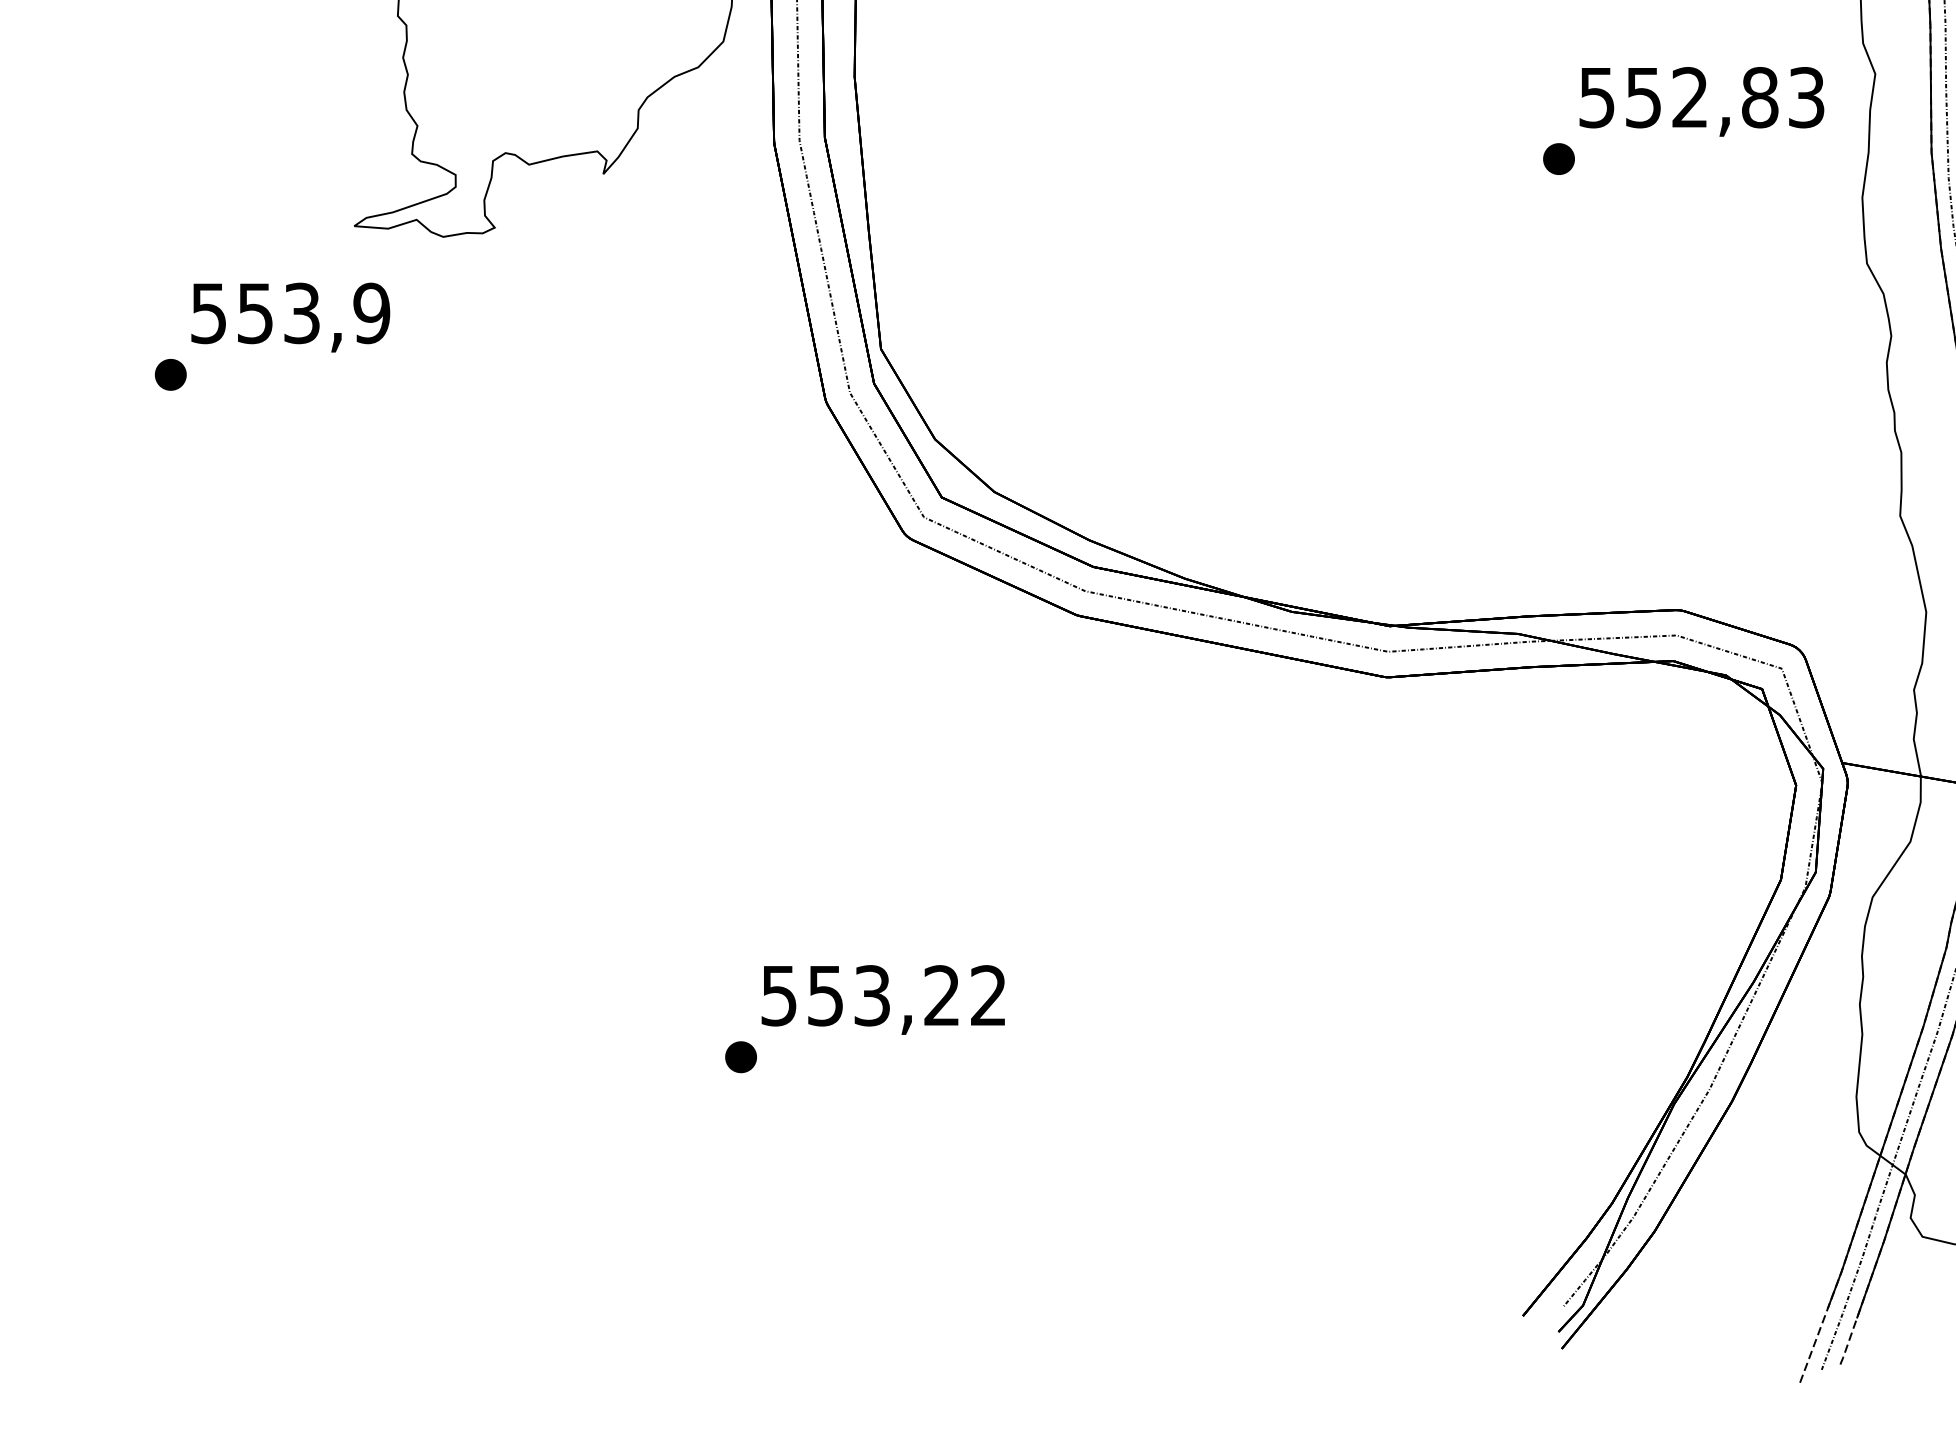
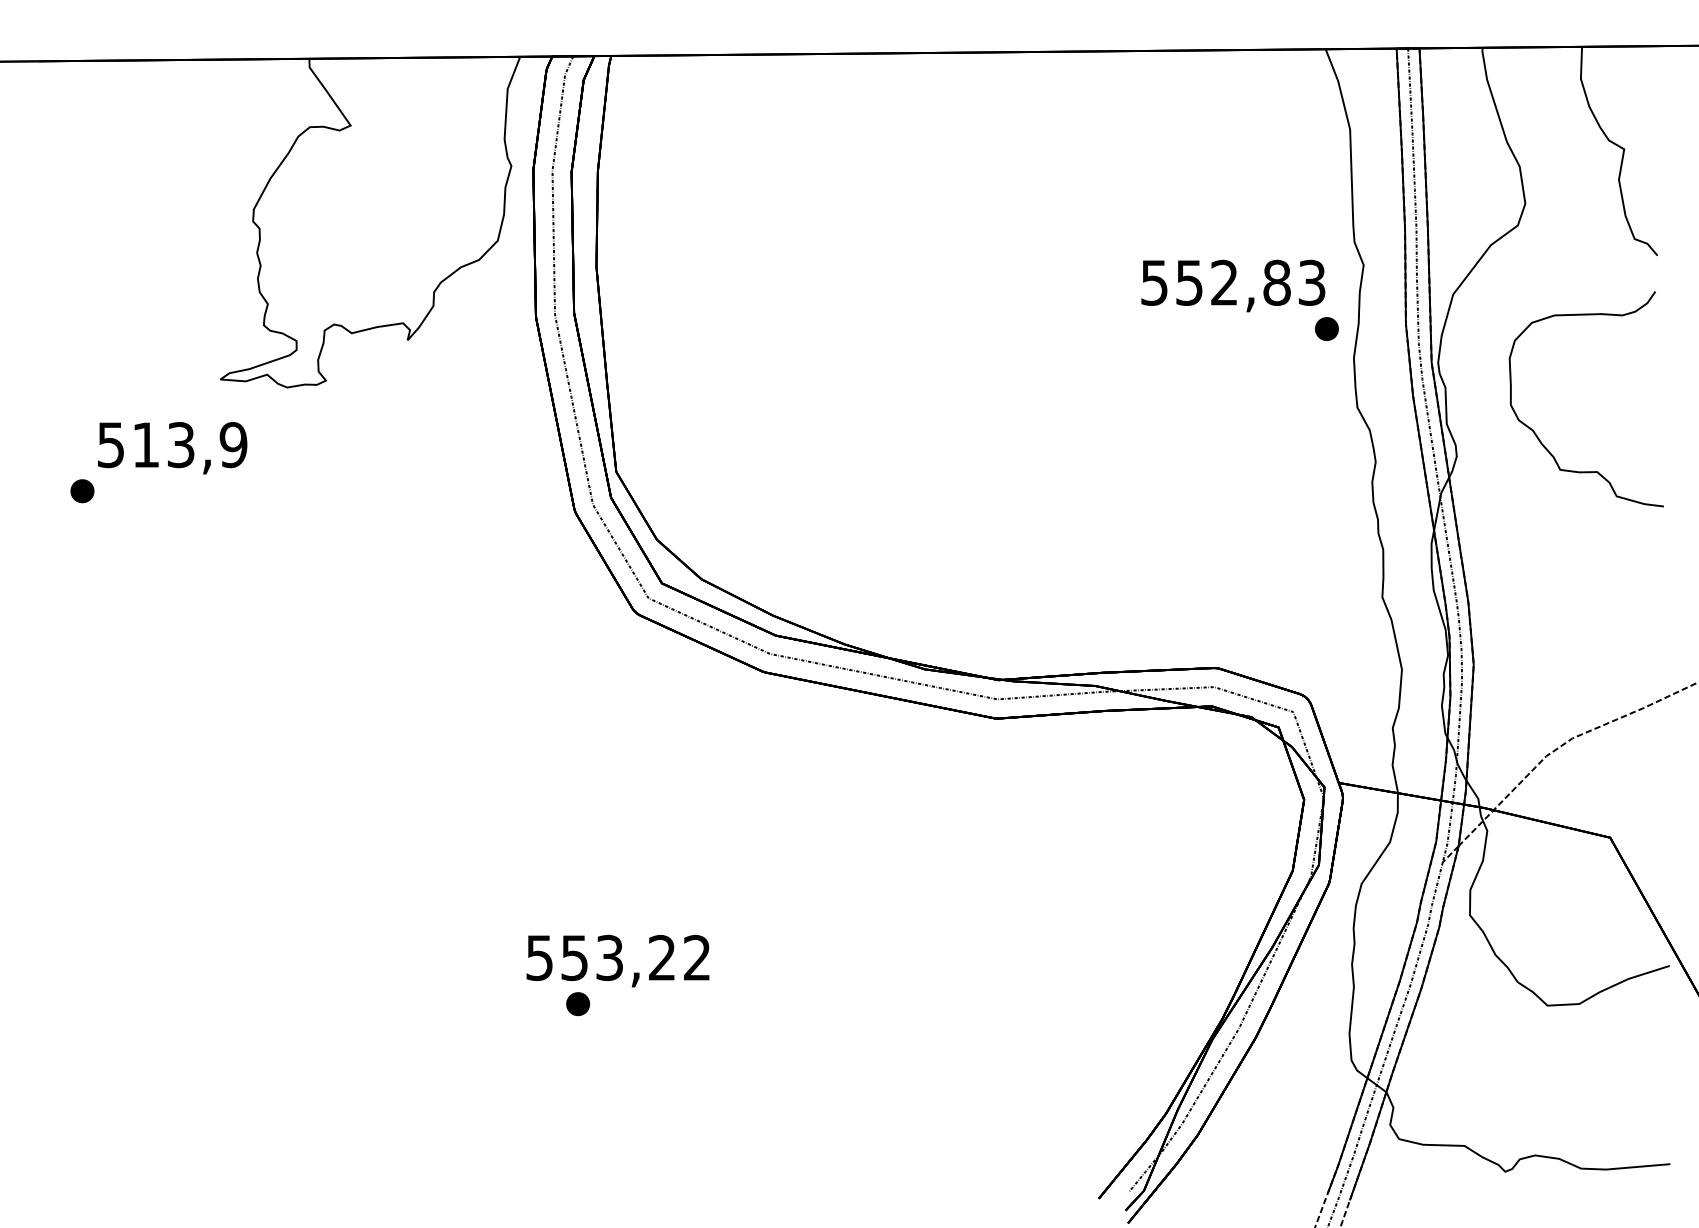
part: (1558, 158) -> (1326, 328), moved
text: (254, 314) -> (145, 445), 553,9 -> 513,9
part: (741, 1057) -> (578, 1004), moved

